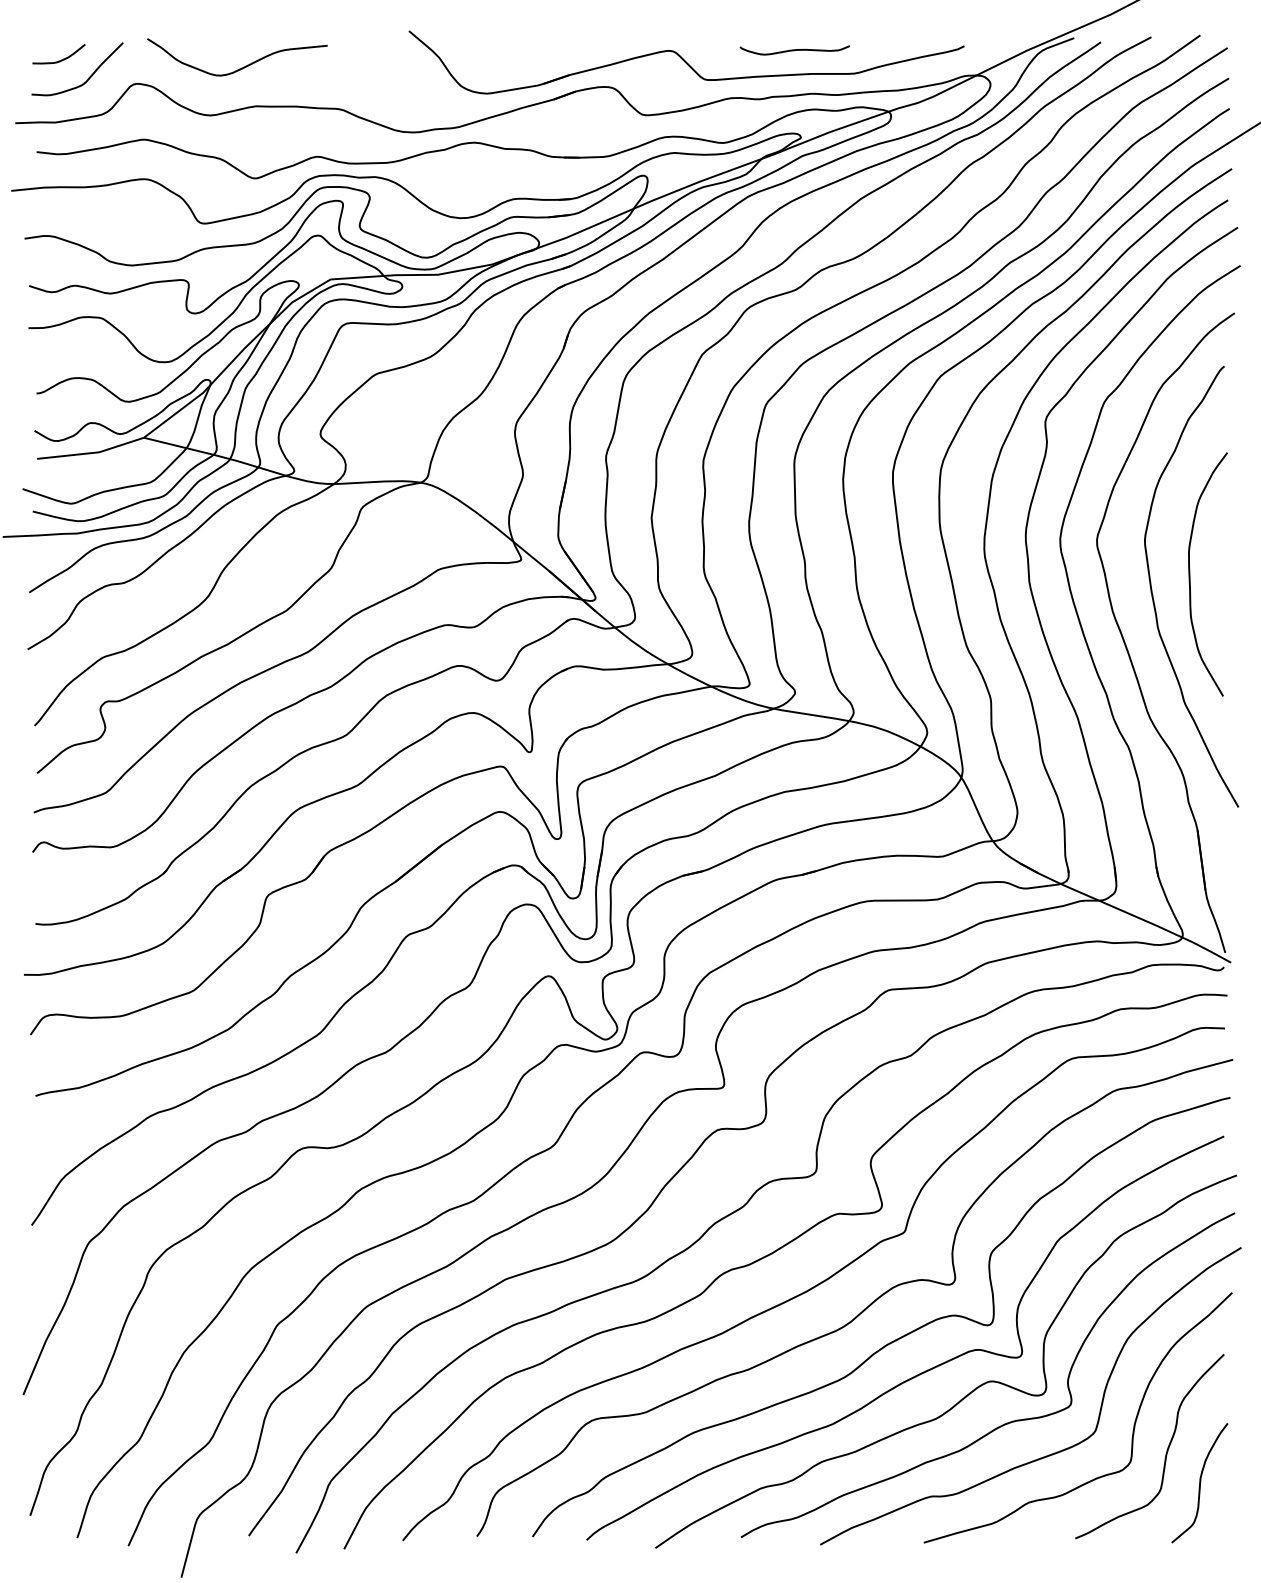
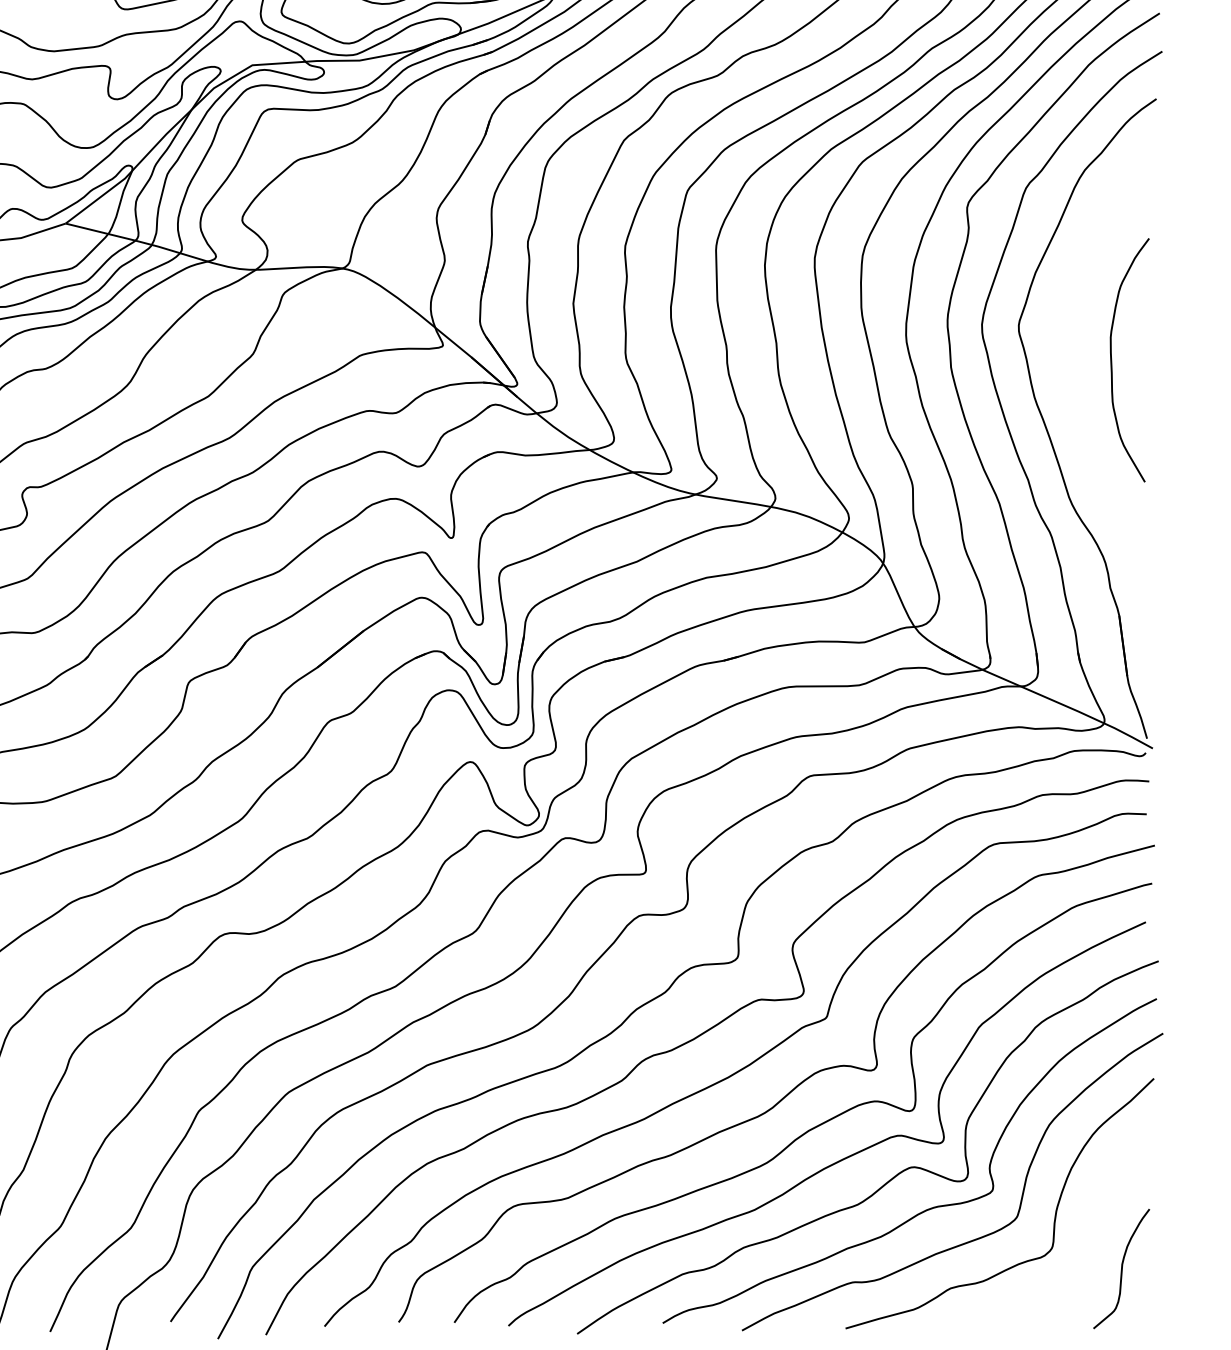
curve: (1153, 594) -> (1075, 380), removed
curve: (1166, 1450) -> (1088, 1236), removed

